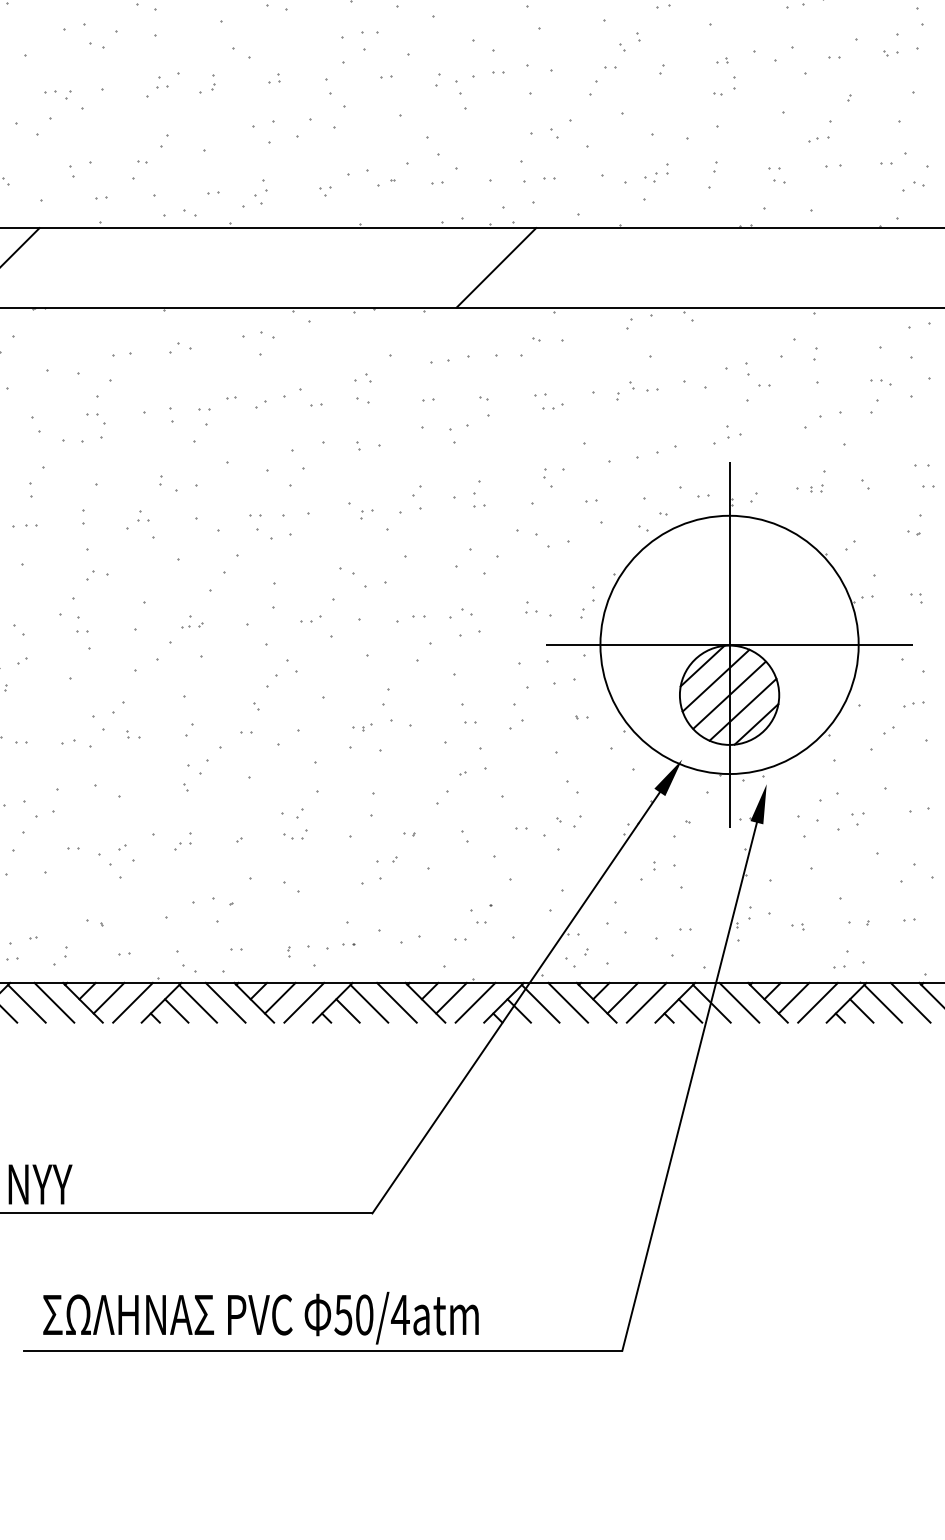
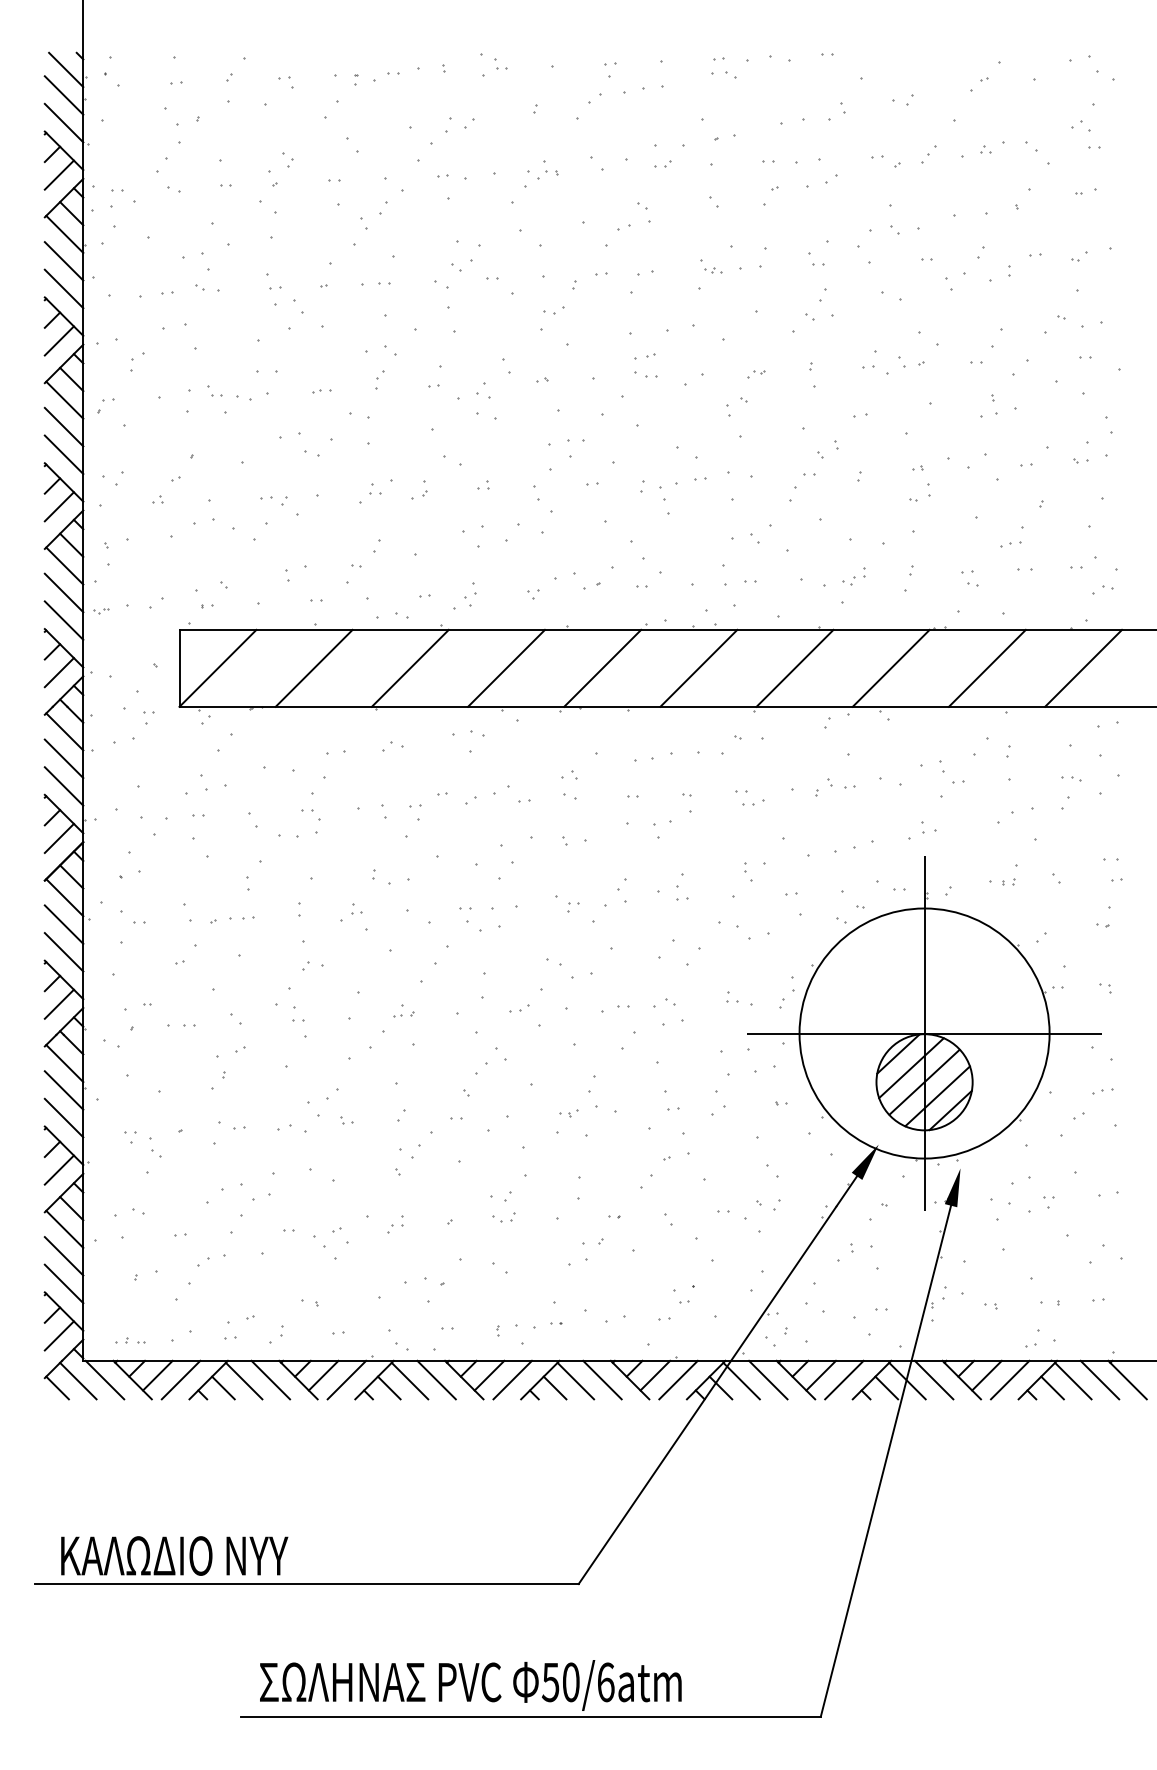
line: (98, 266) -> (313, 667), added
line: (197, 266) -> (409, 667), added
line: (297, 266) -> (506, 667), added
line: (396, 266) -> (602, 667), added
line: (595, 266) -> (794, 667), added
line: (694, 266) -> (890, 667), added
line: (793, 266) -> (986, 667), added
line: (893, 266) -> (1083, 667), added
text: (400, 1315) -> (605, 1682), 50/4atm -> 50/6atm

